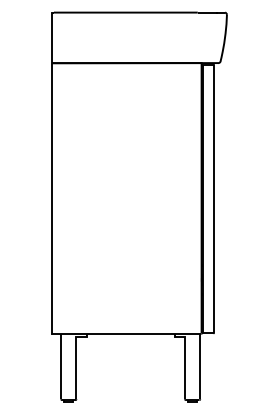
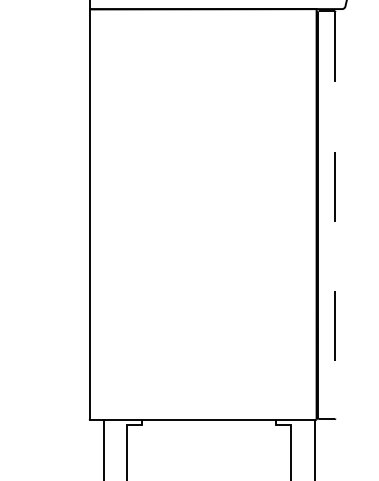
line: (214, 198) -> (336, 214), solid -> dashed

